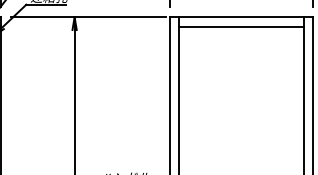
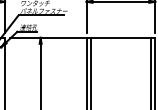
line: (240, 27) -> (120, 42), removed

